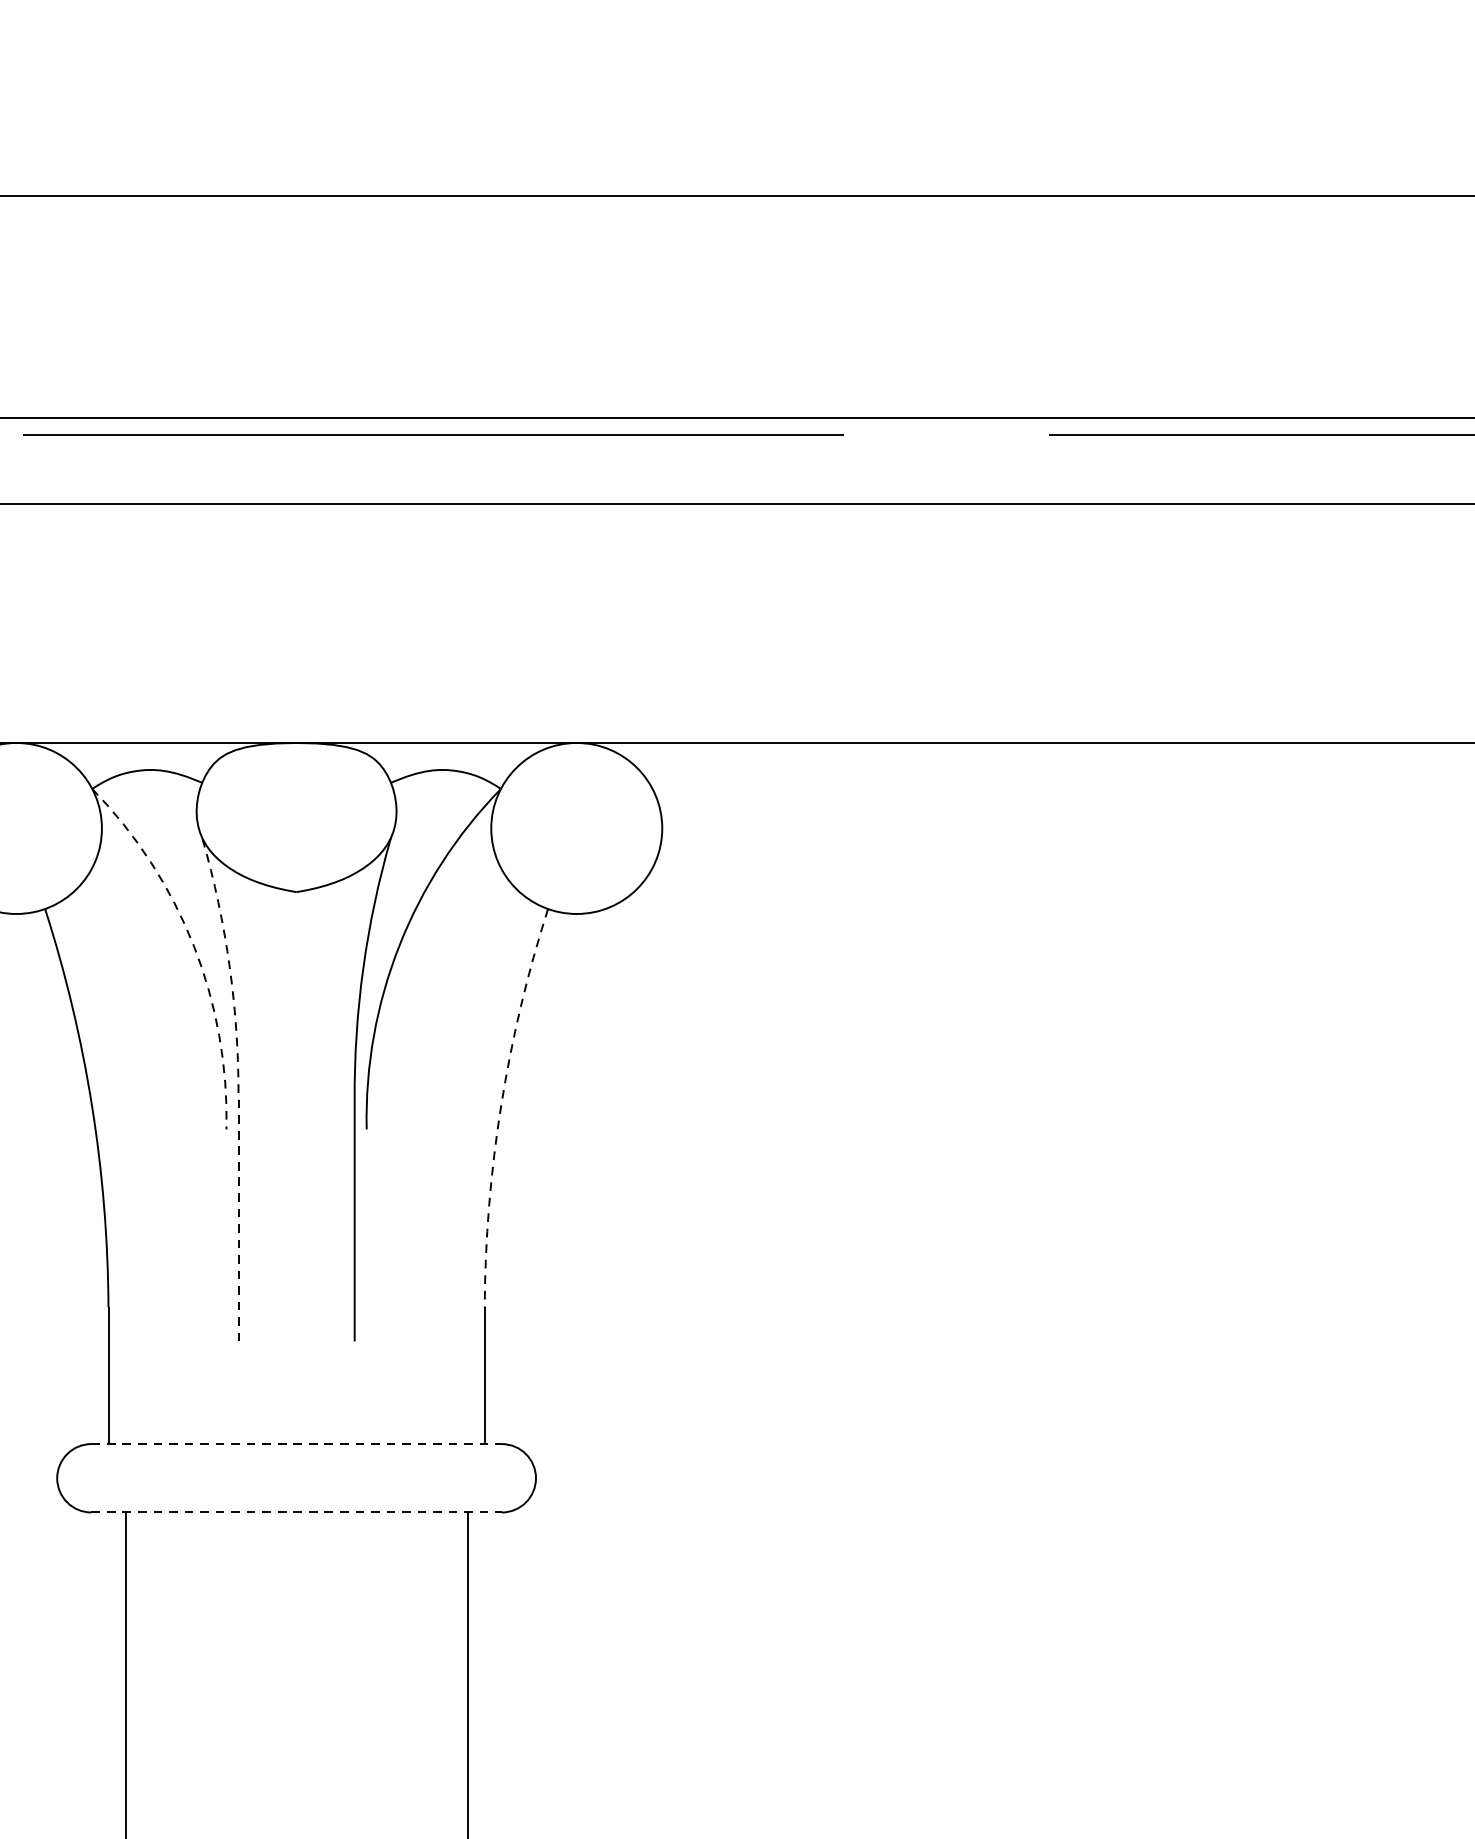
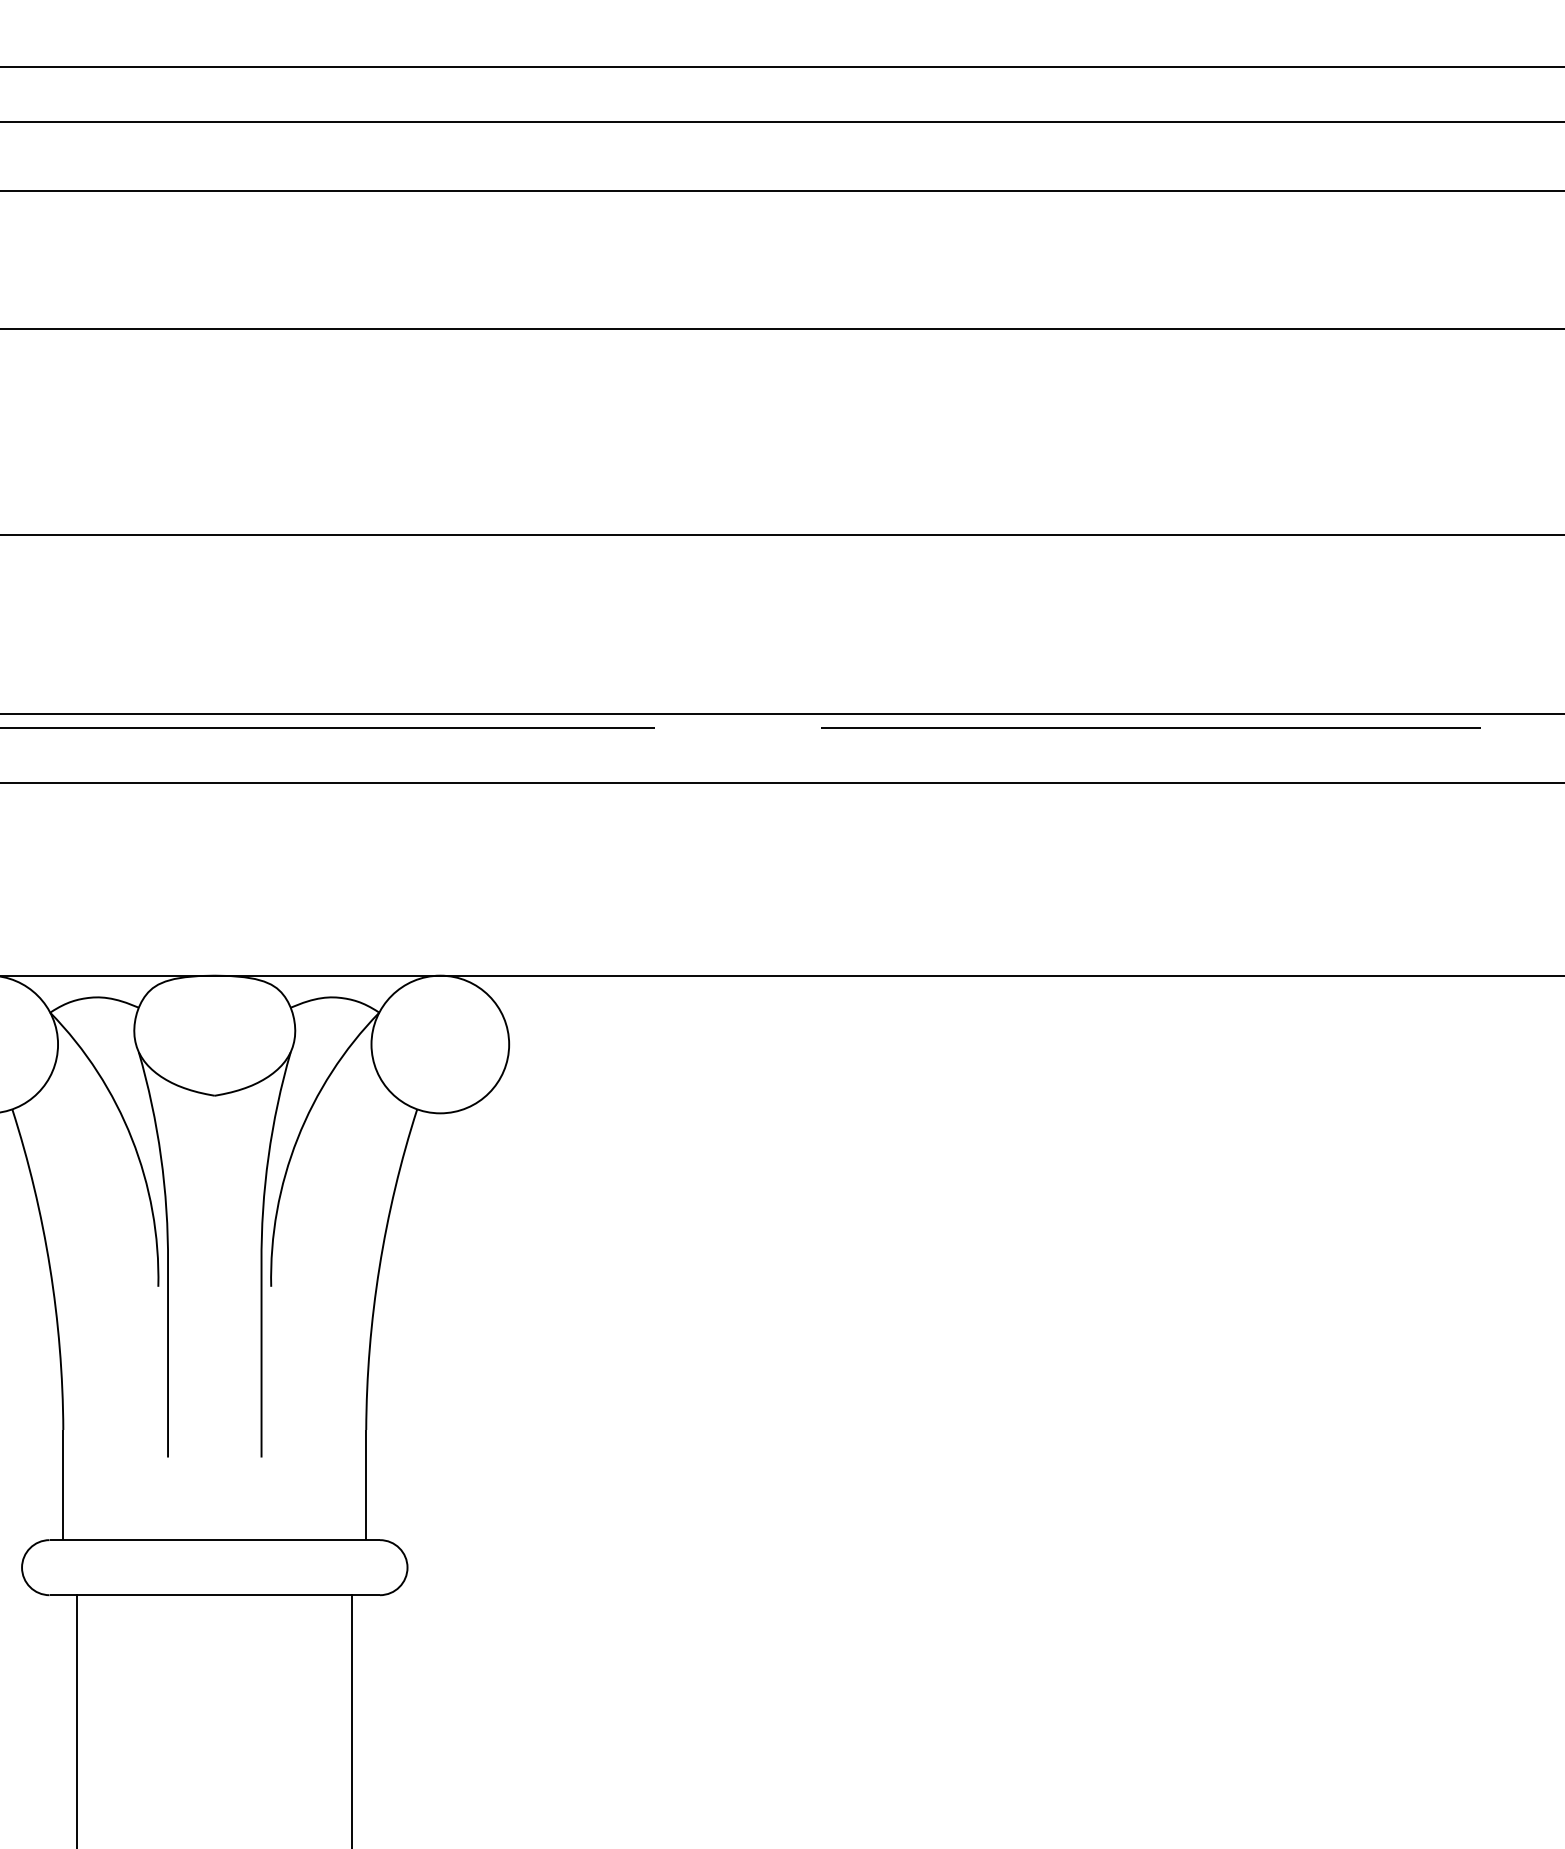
line: (193, 945) -> (131, 1138), dashed -> solid
line: (237, 1083) -> (167, 1249), dashed -> solid
arc: (501, 1105) -> (379, 1267), dashed -> solid
line: (297, 1444) -> (215, 1540), dashed -> solid
line: (297, 1512) -> (215, 1595), dashed -> solid

